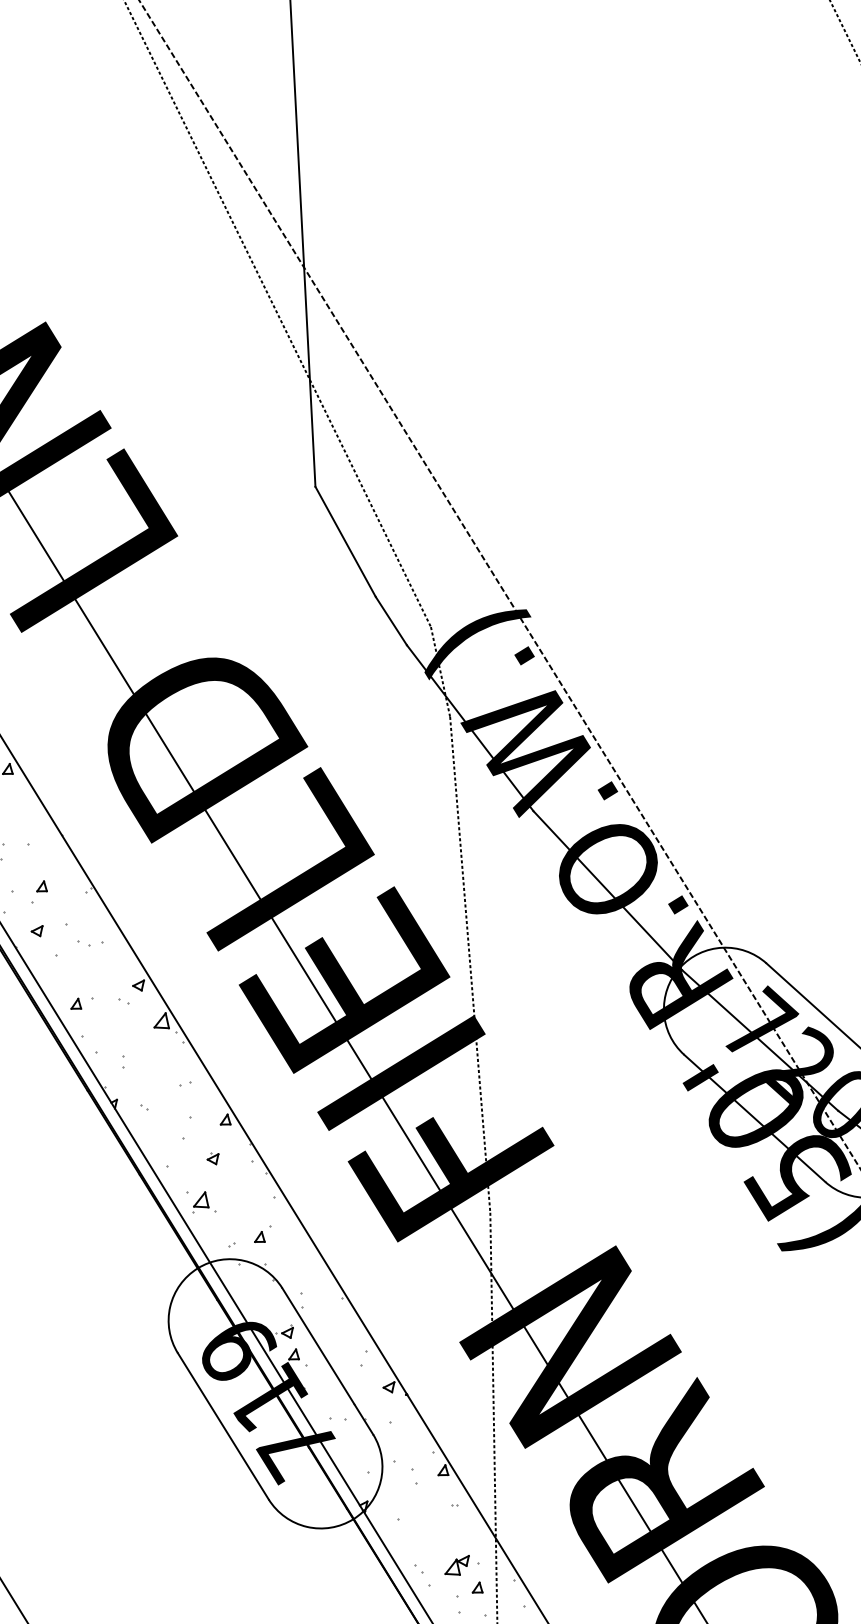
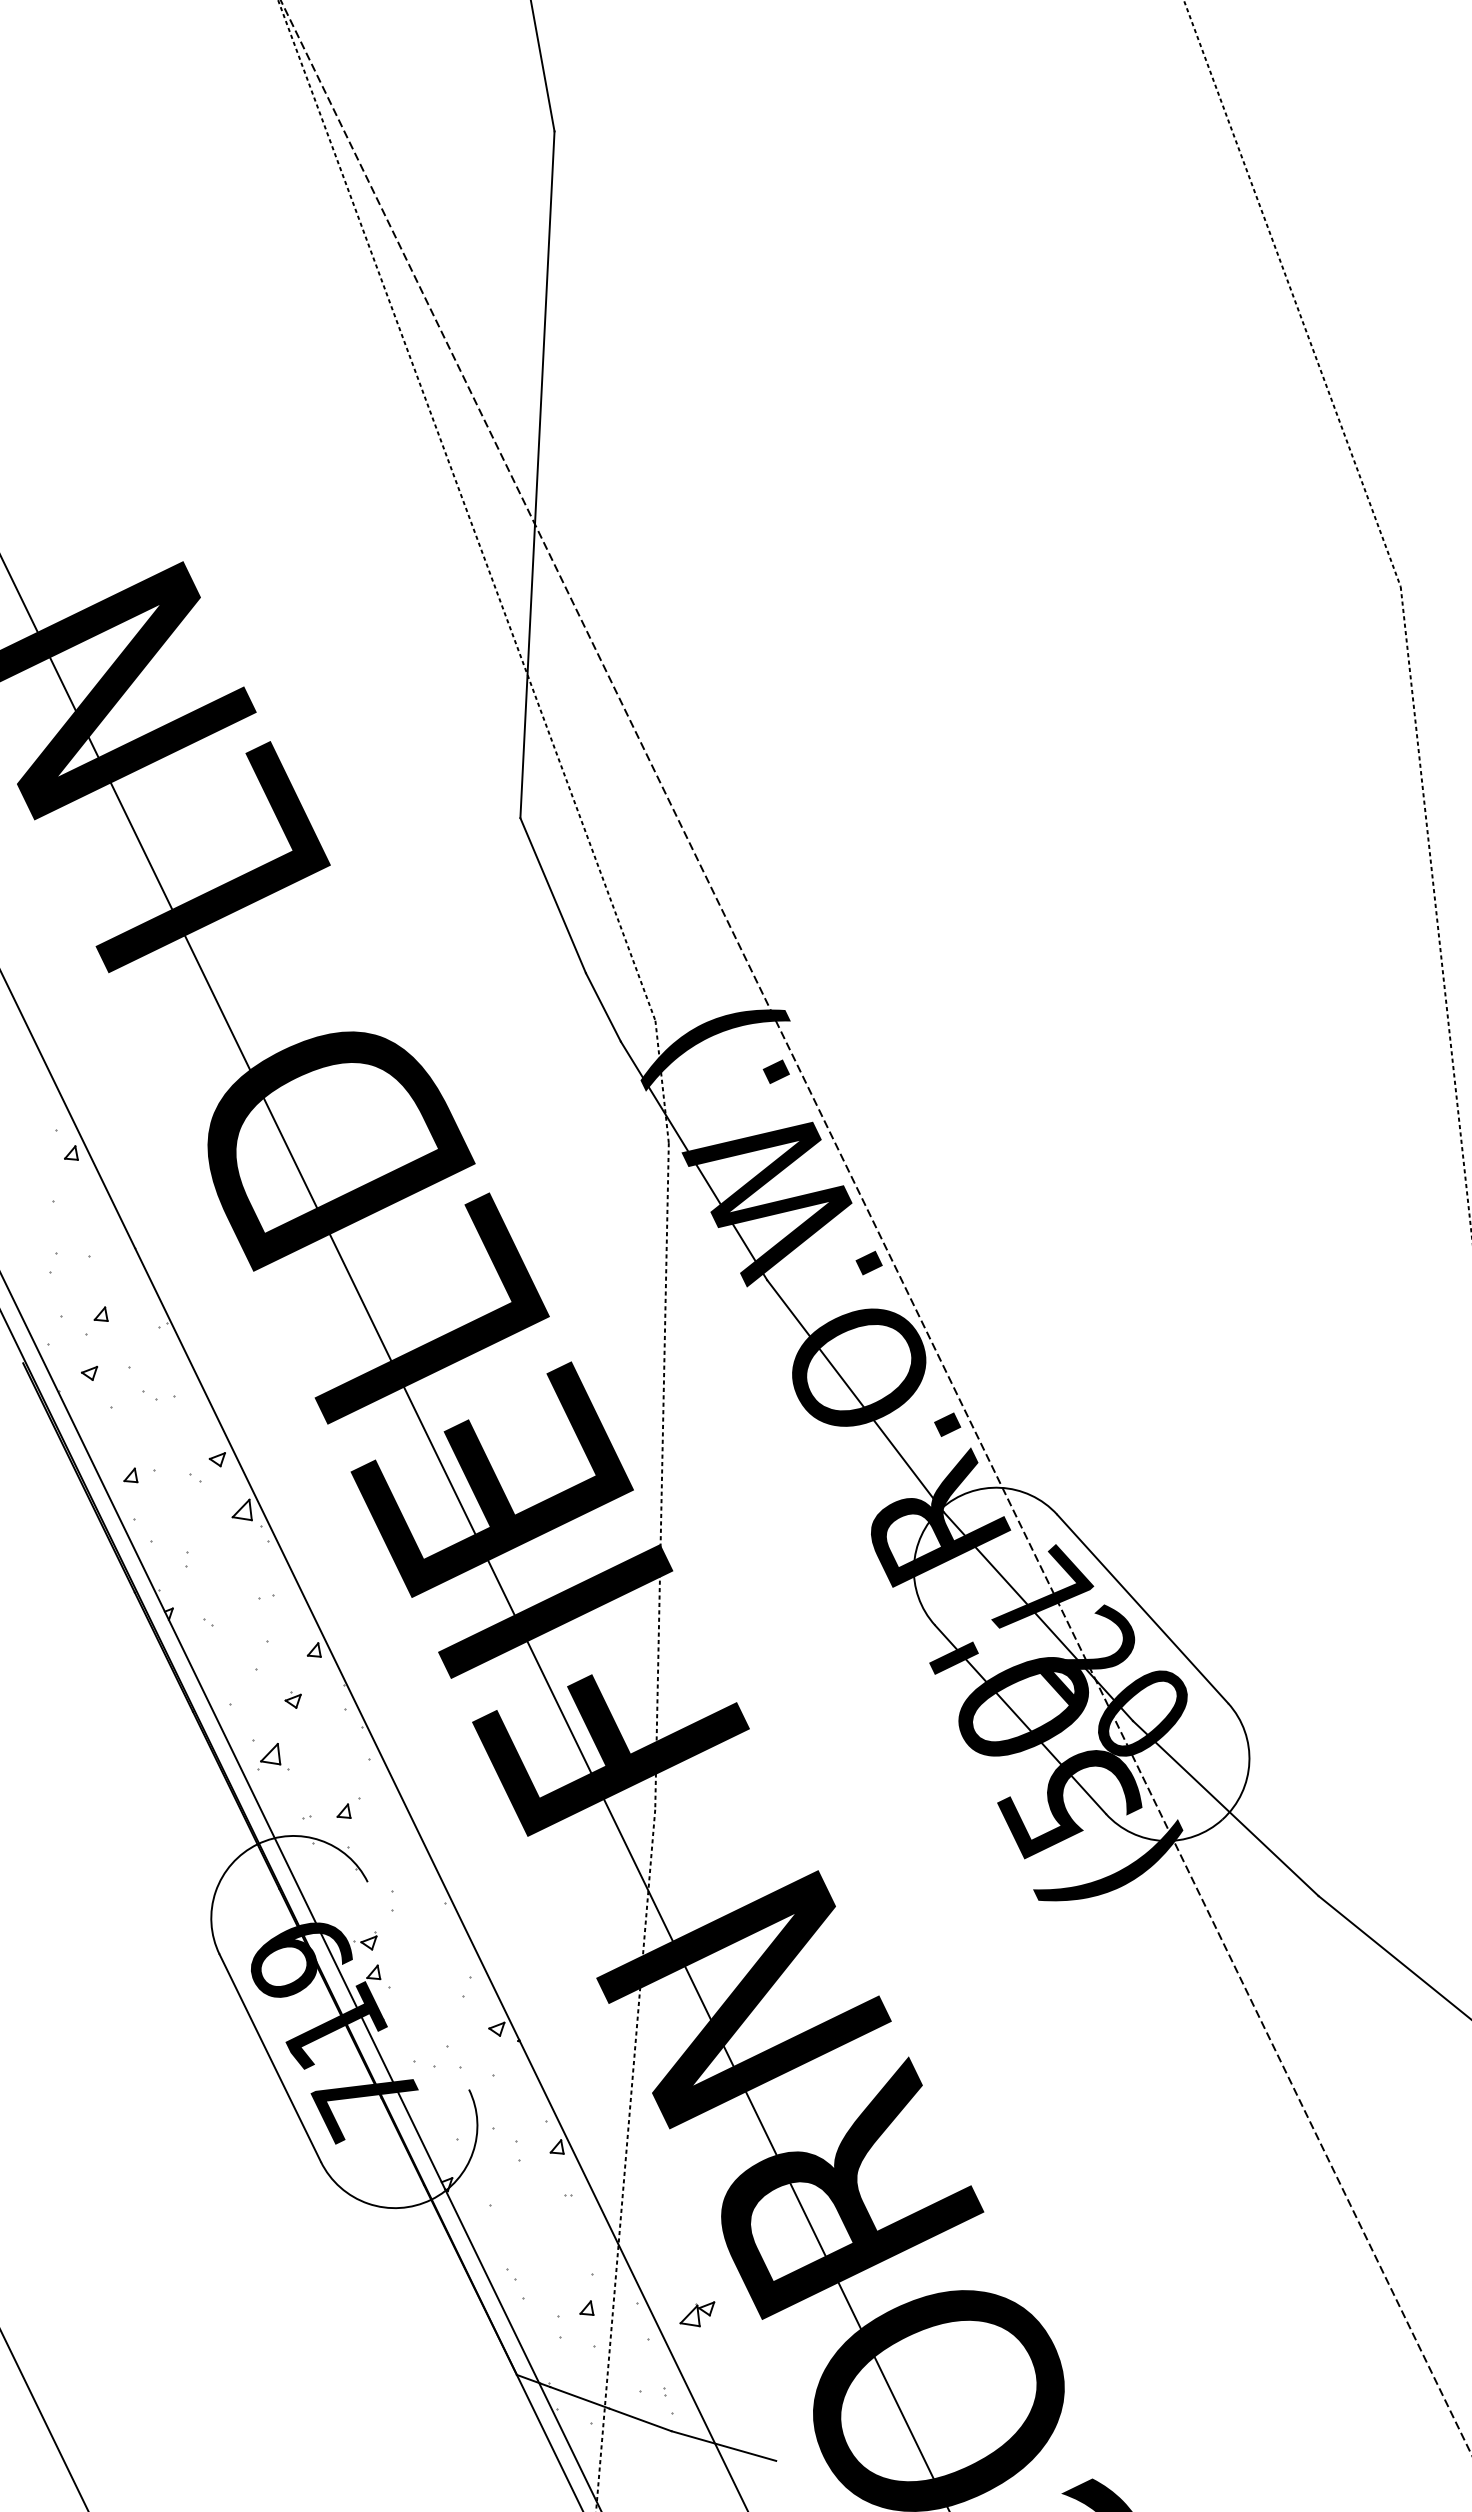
line: (327, 1361) -> (418, 1985), removed
part: (457, 1566) -> (697, 2314), moved

